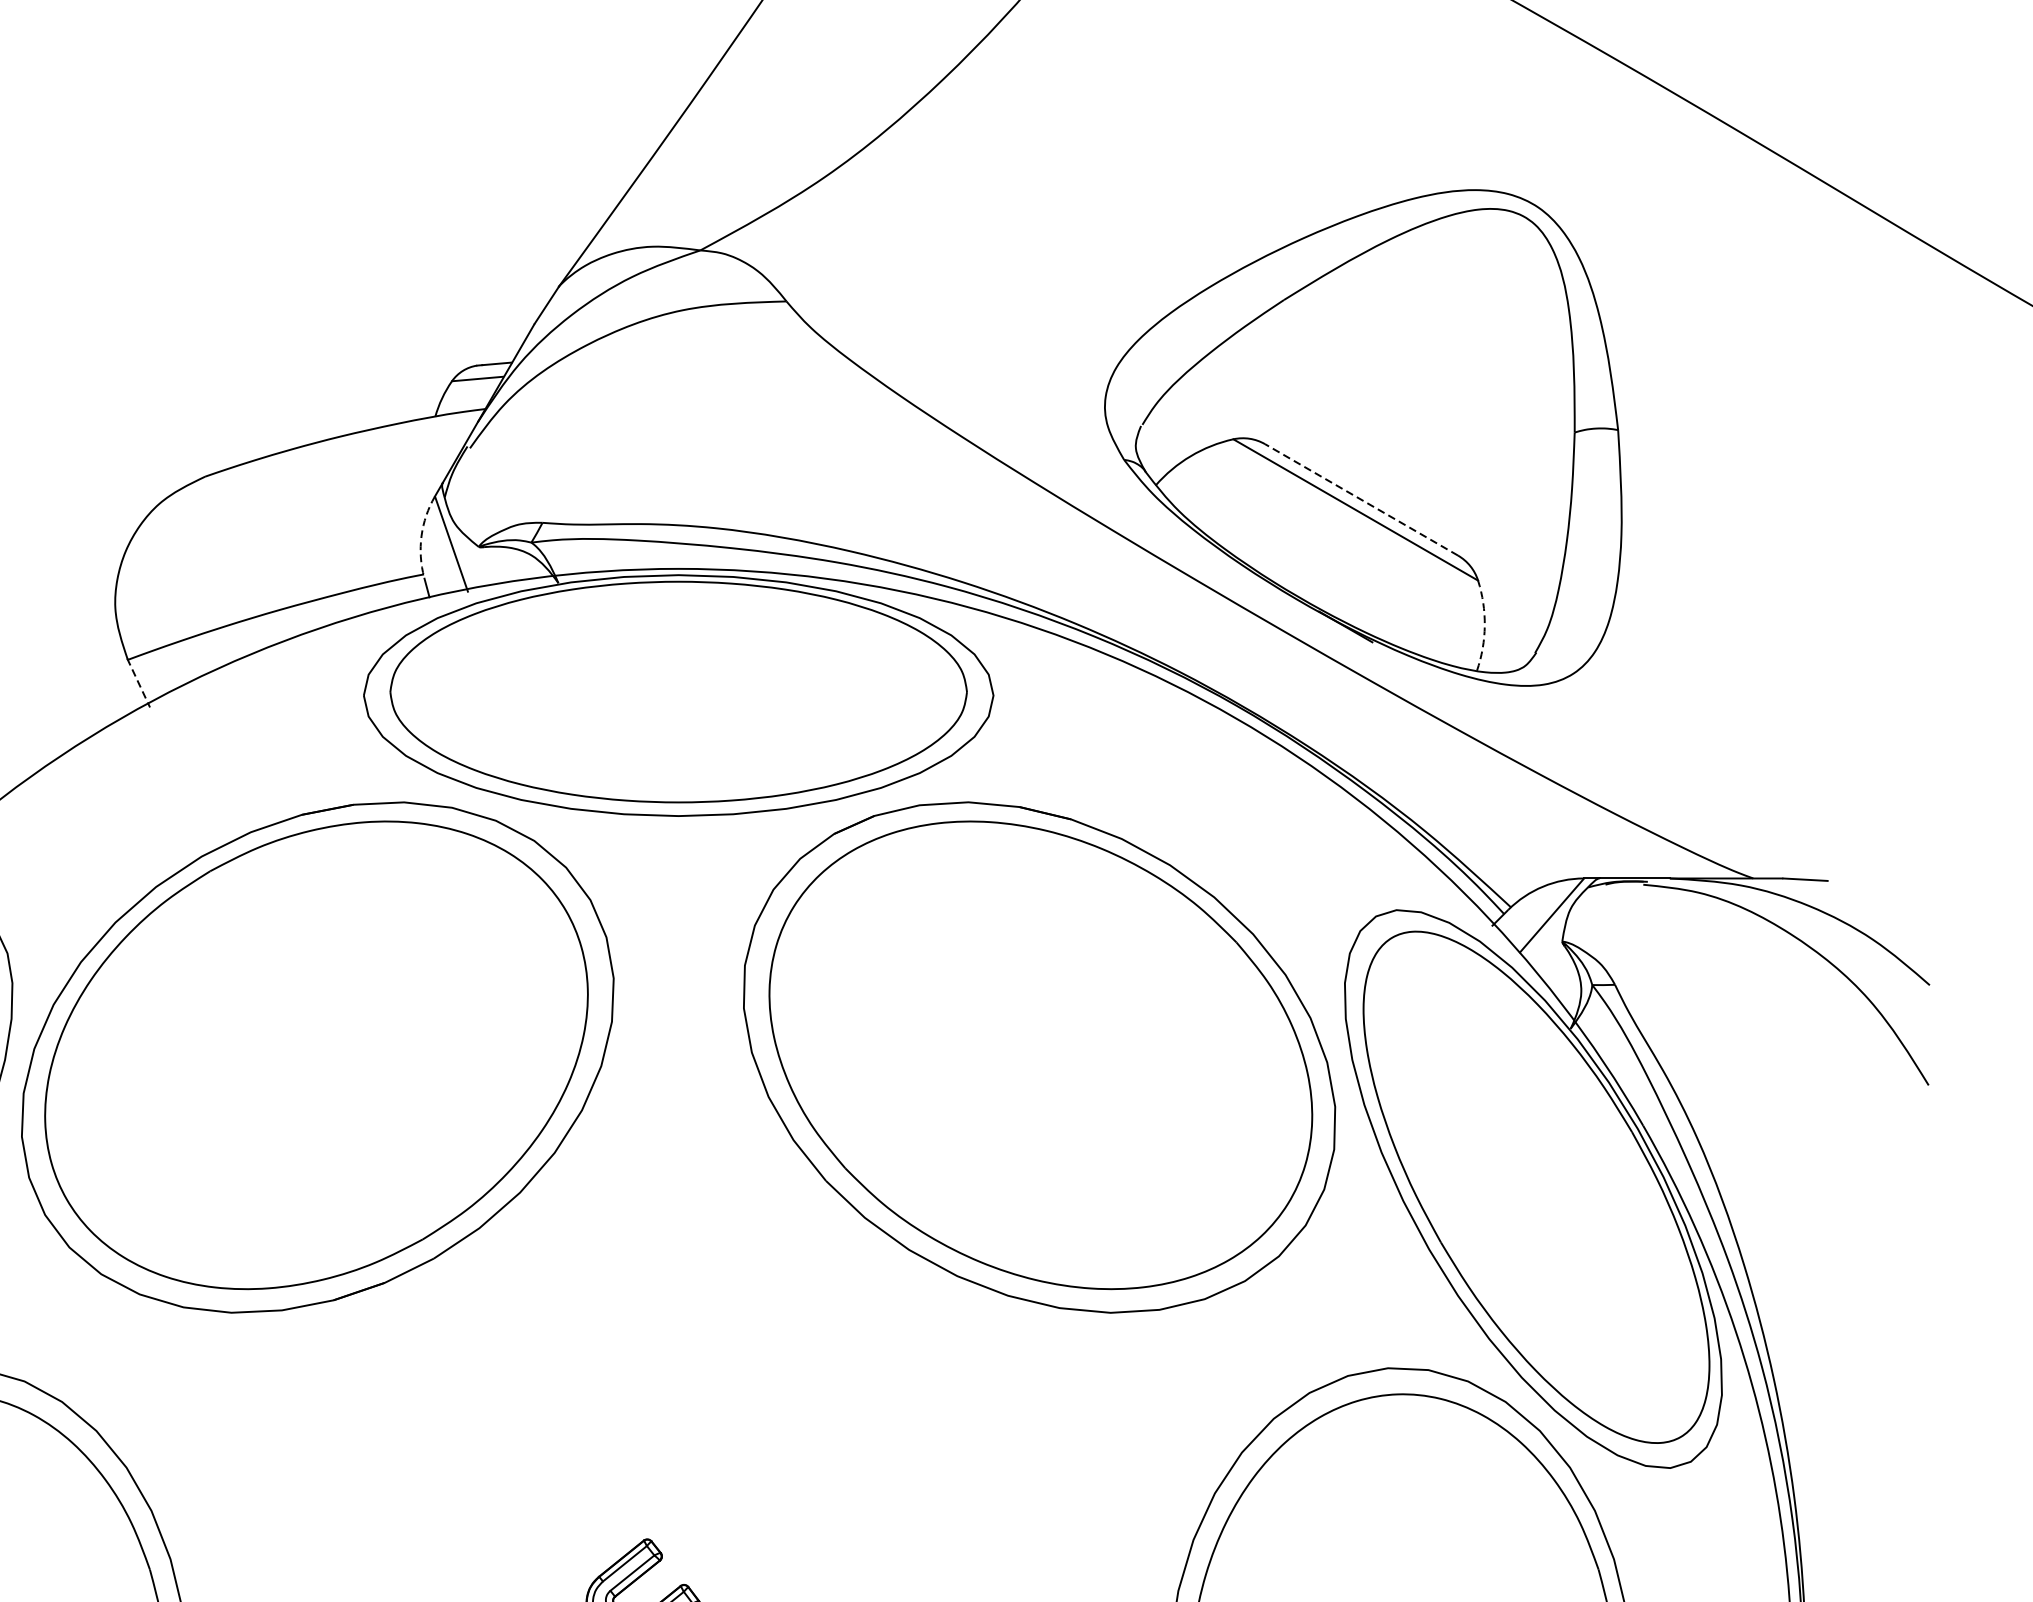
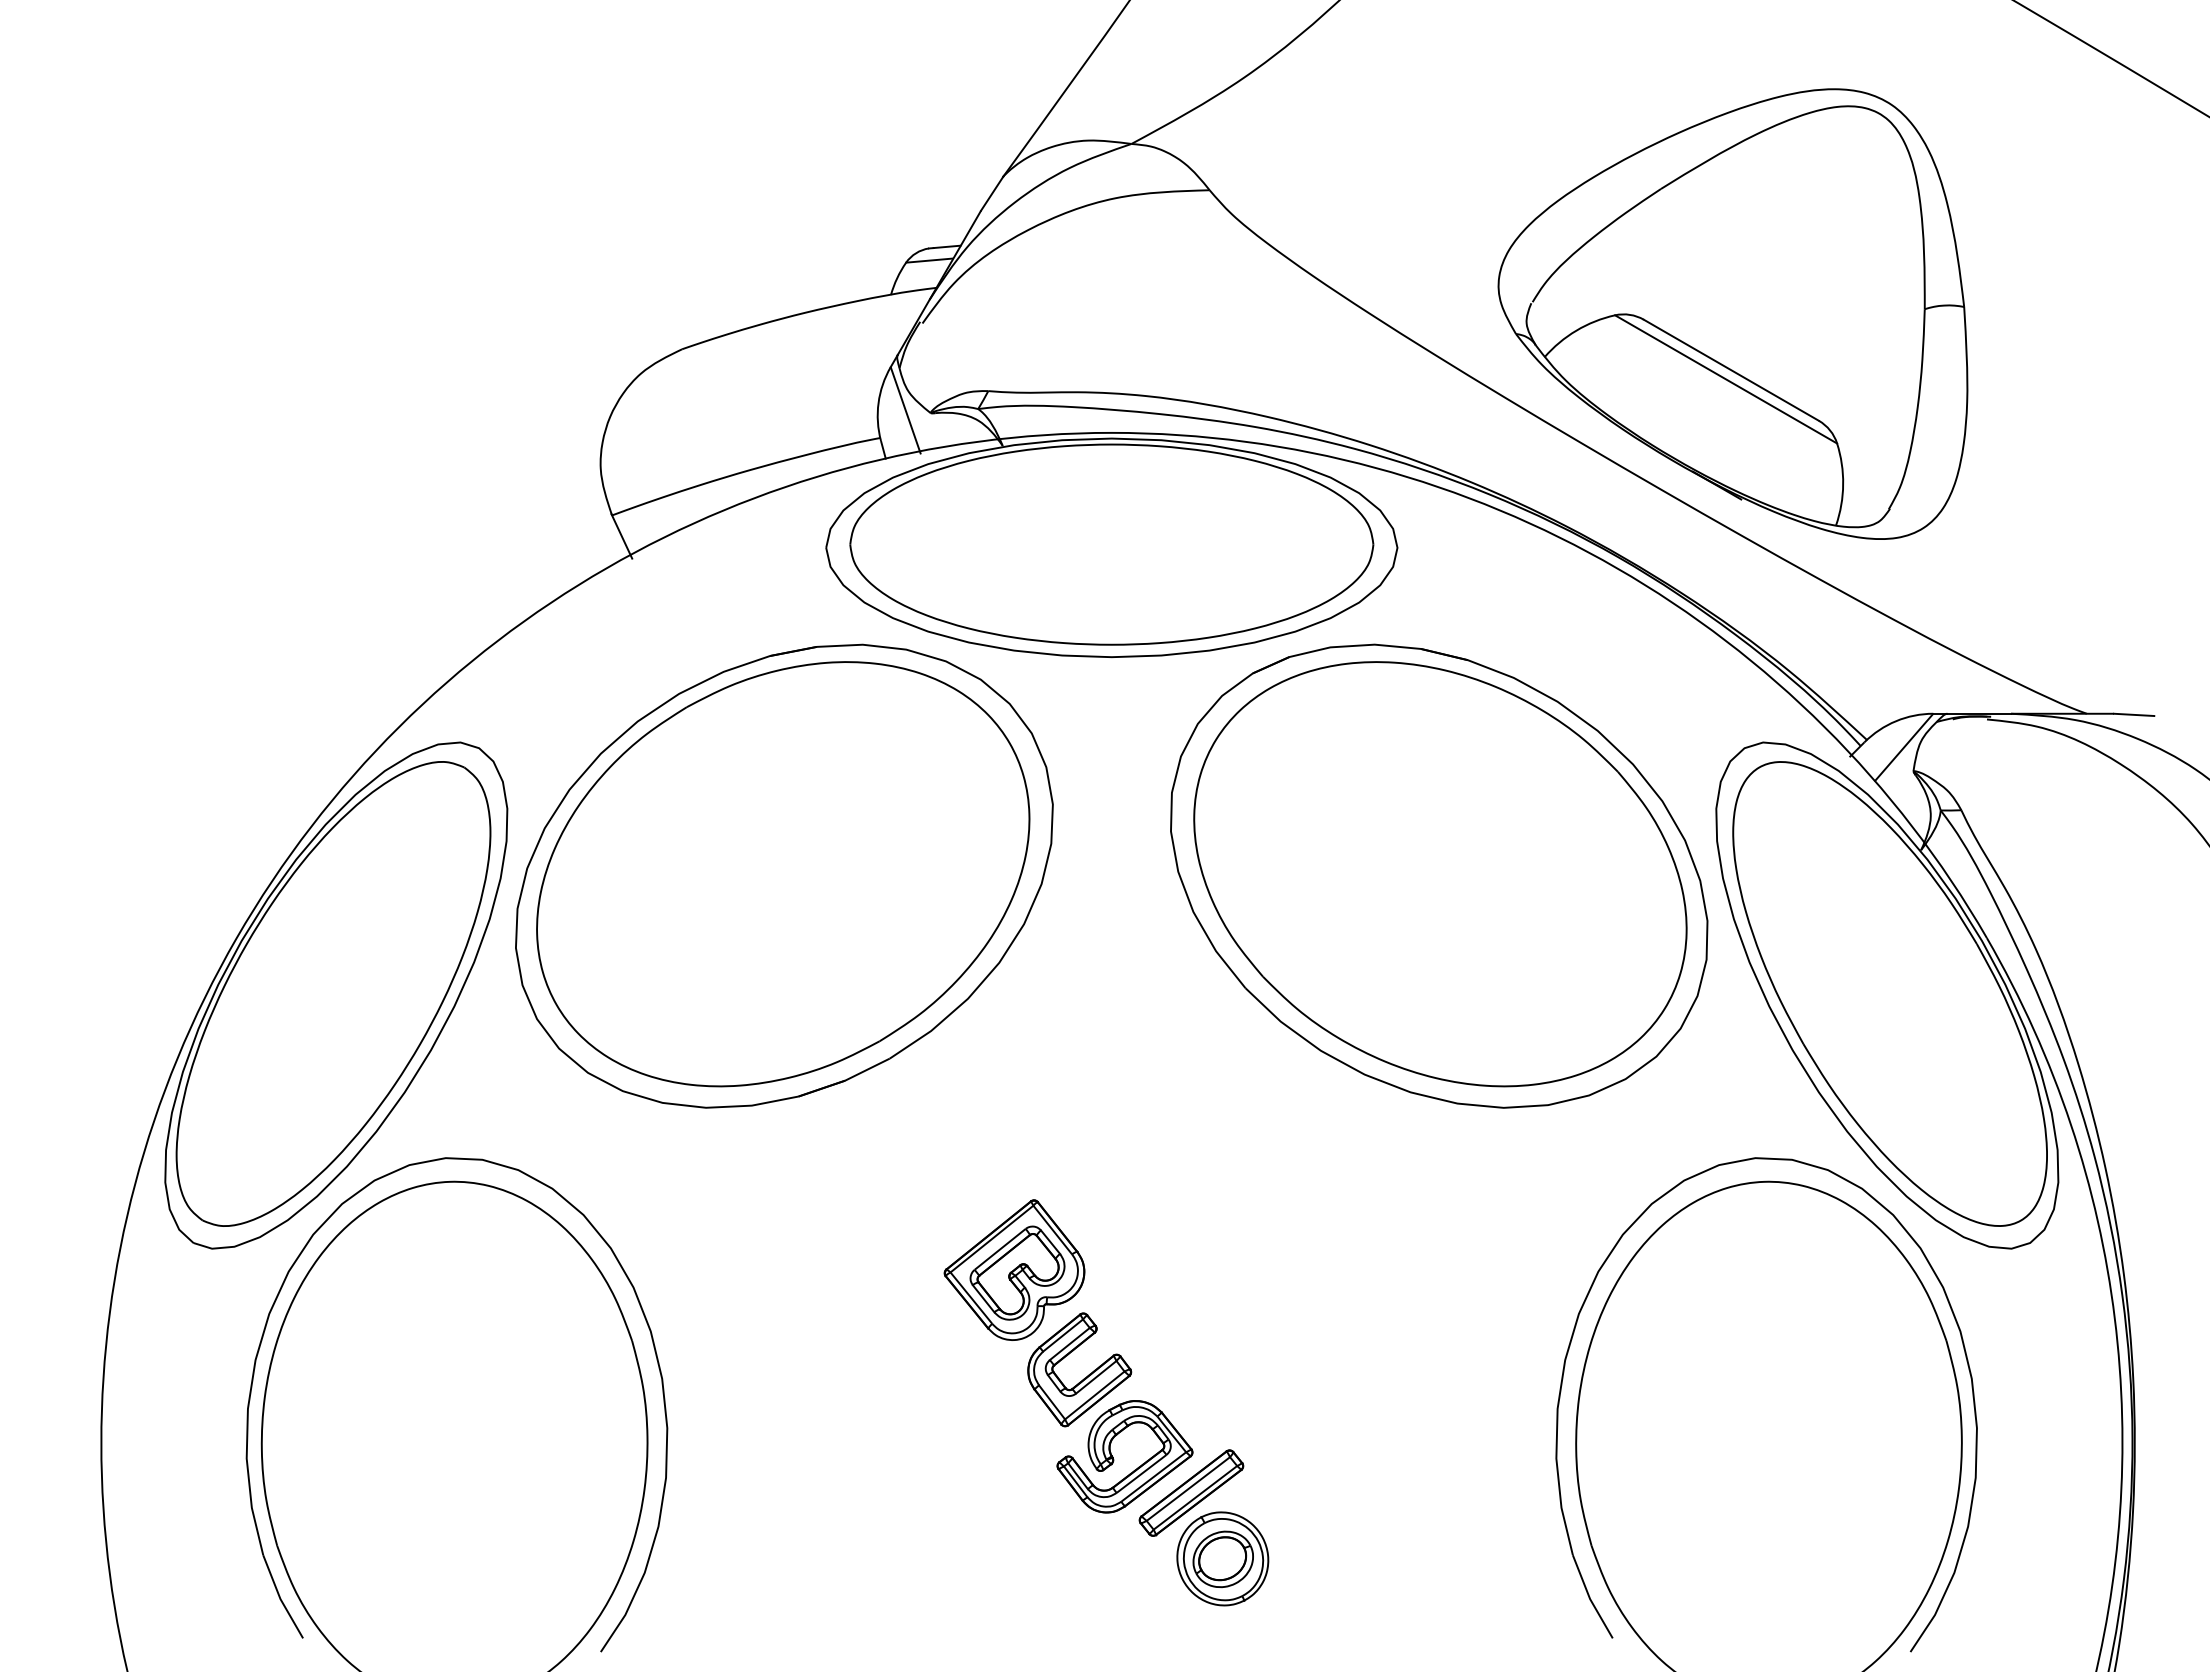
line: (1360, 500) -> (1730, 370), dashed -> solid
arc: (421, 536) -> (878, 403), dashed -> solid
arc: (1485, 625) -> (1843, 484), dashed -> solid
line: (138, 683) -> (621, 536), dashed -> solid
part: (571, 1490) -> (1014, 1269), added

